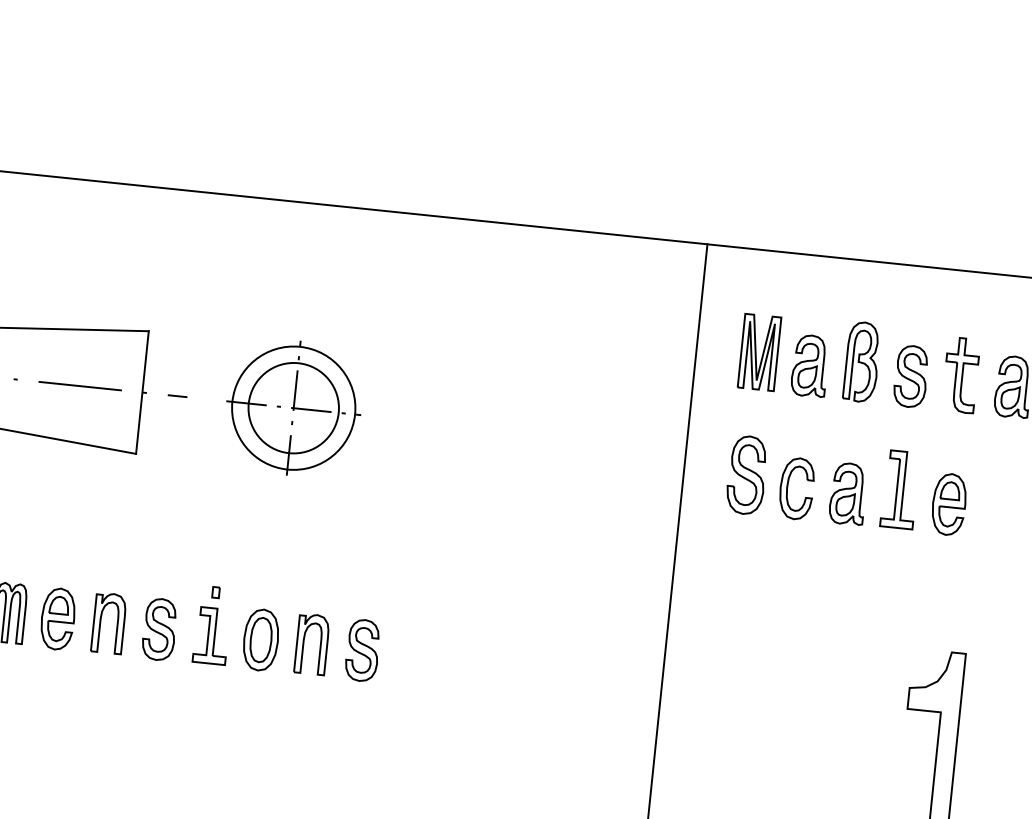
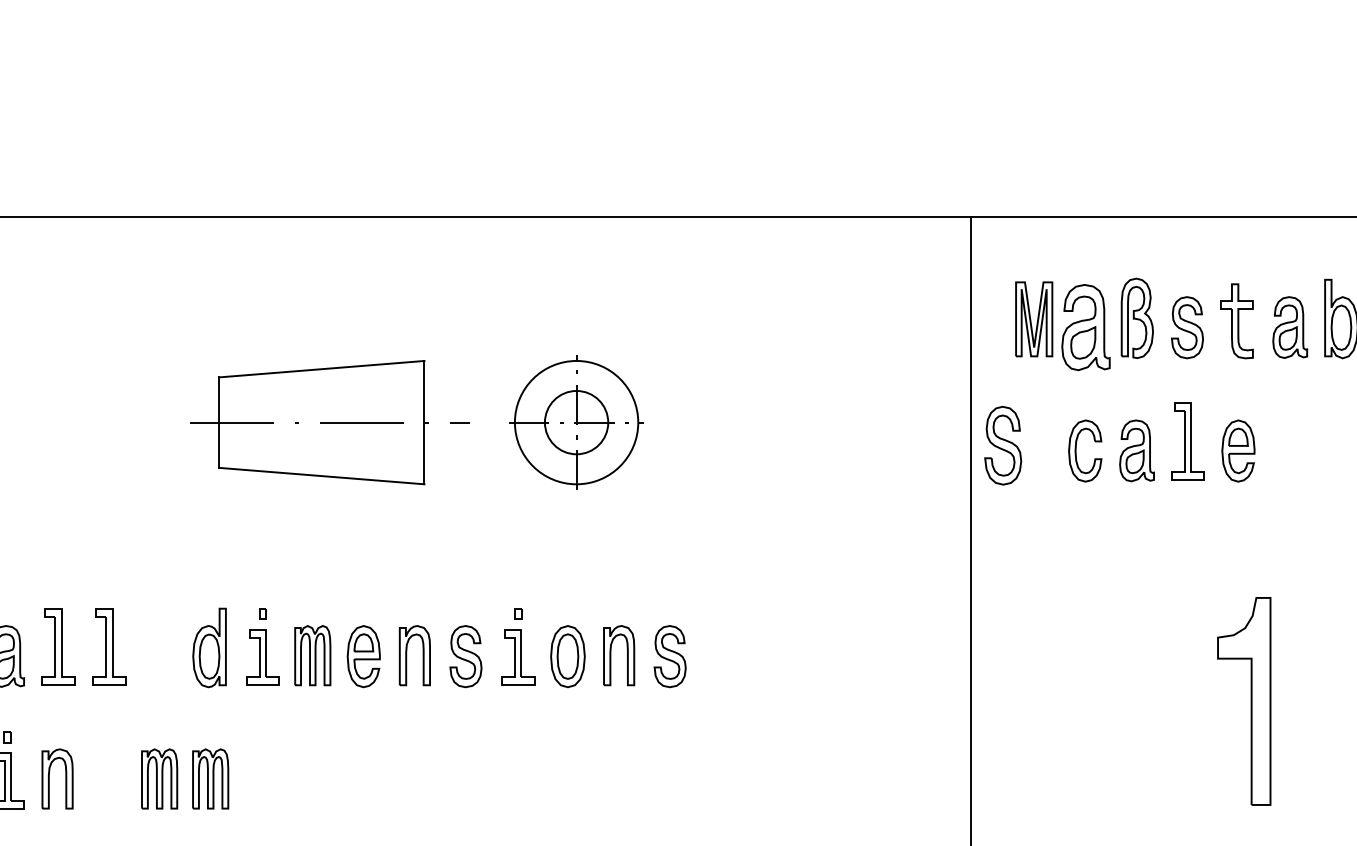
part: (809, 365) -> (1085, 327), size x1.4
circle: (293, 408) -> (576, 422), size x0.7
part: (747, 475) -> (1003, 445), moved

